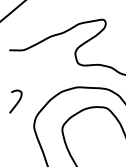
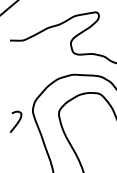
curve: (17, 101) -> (17, 121), moved

